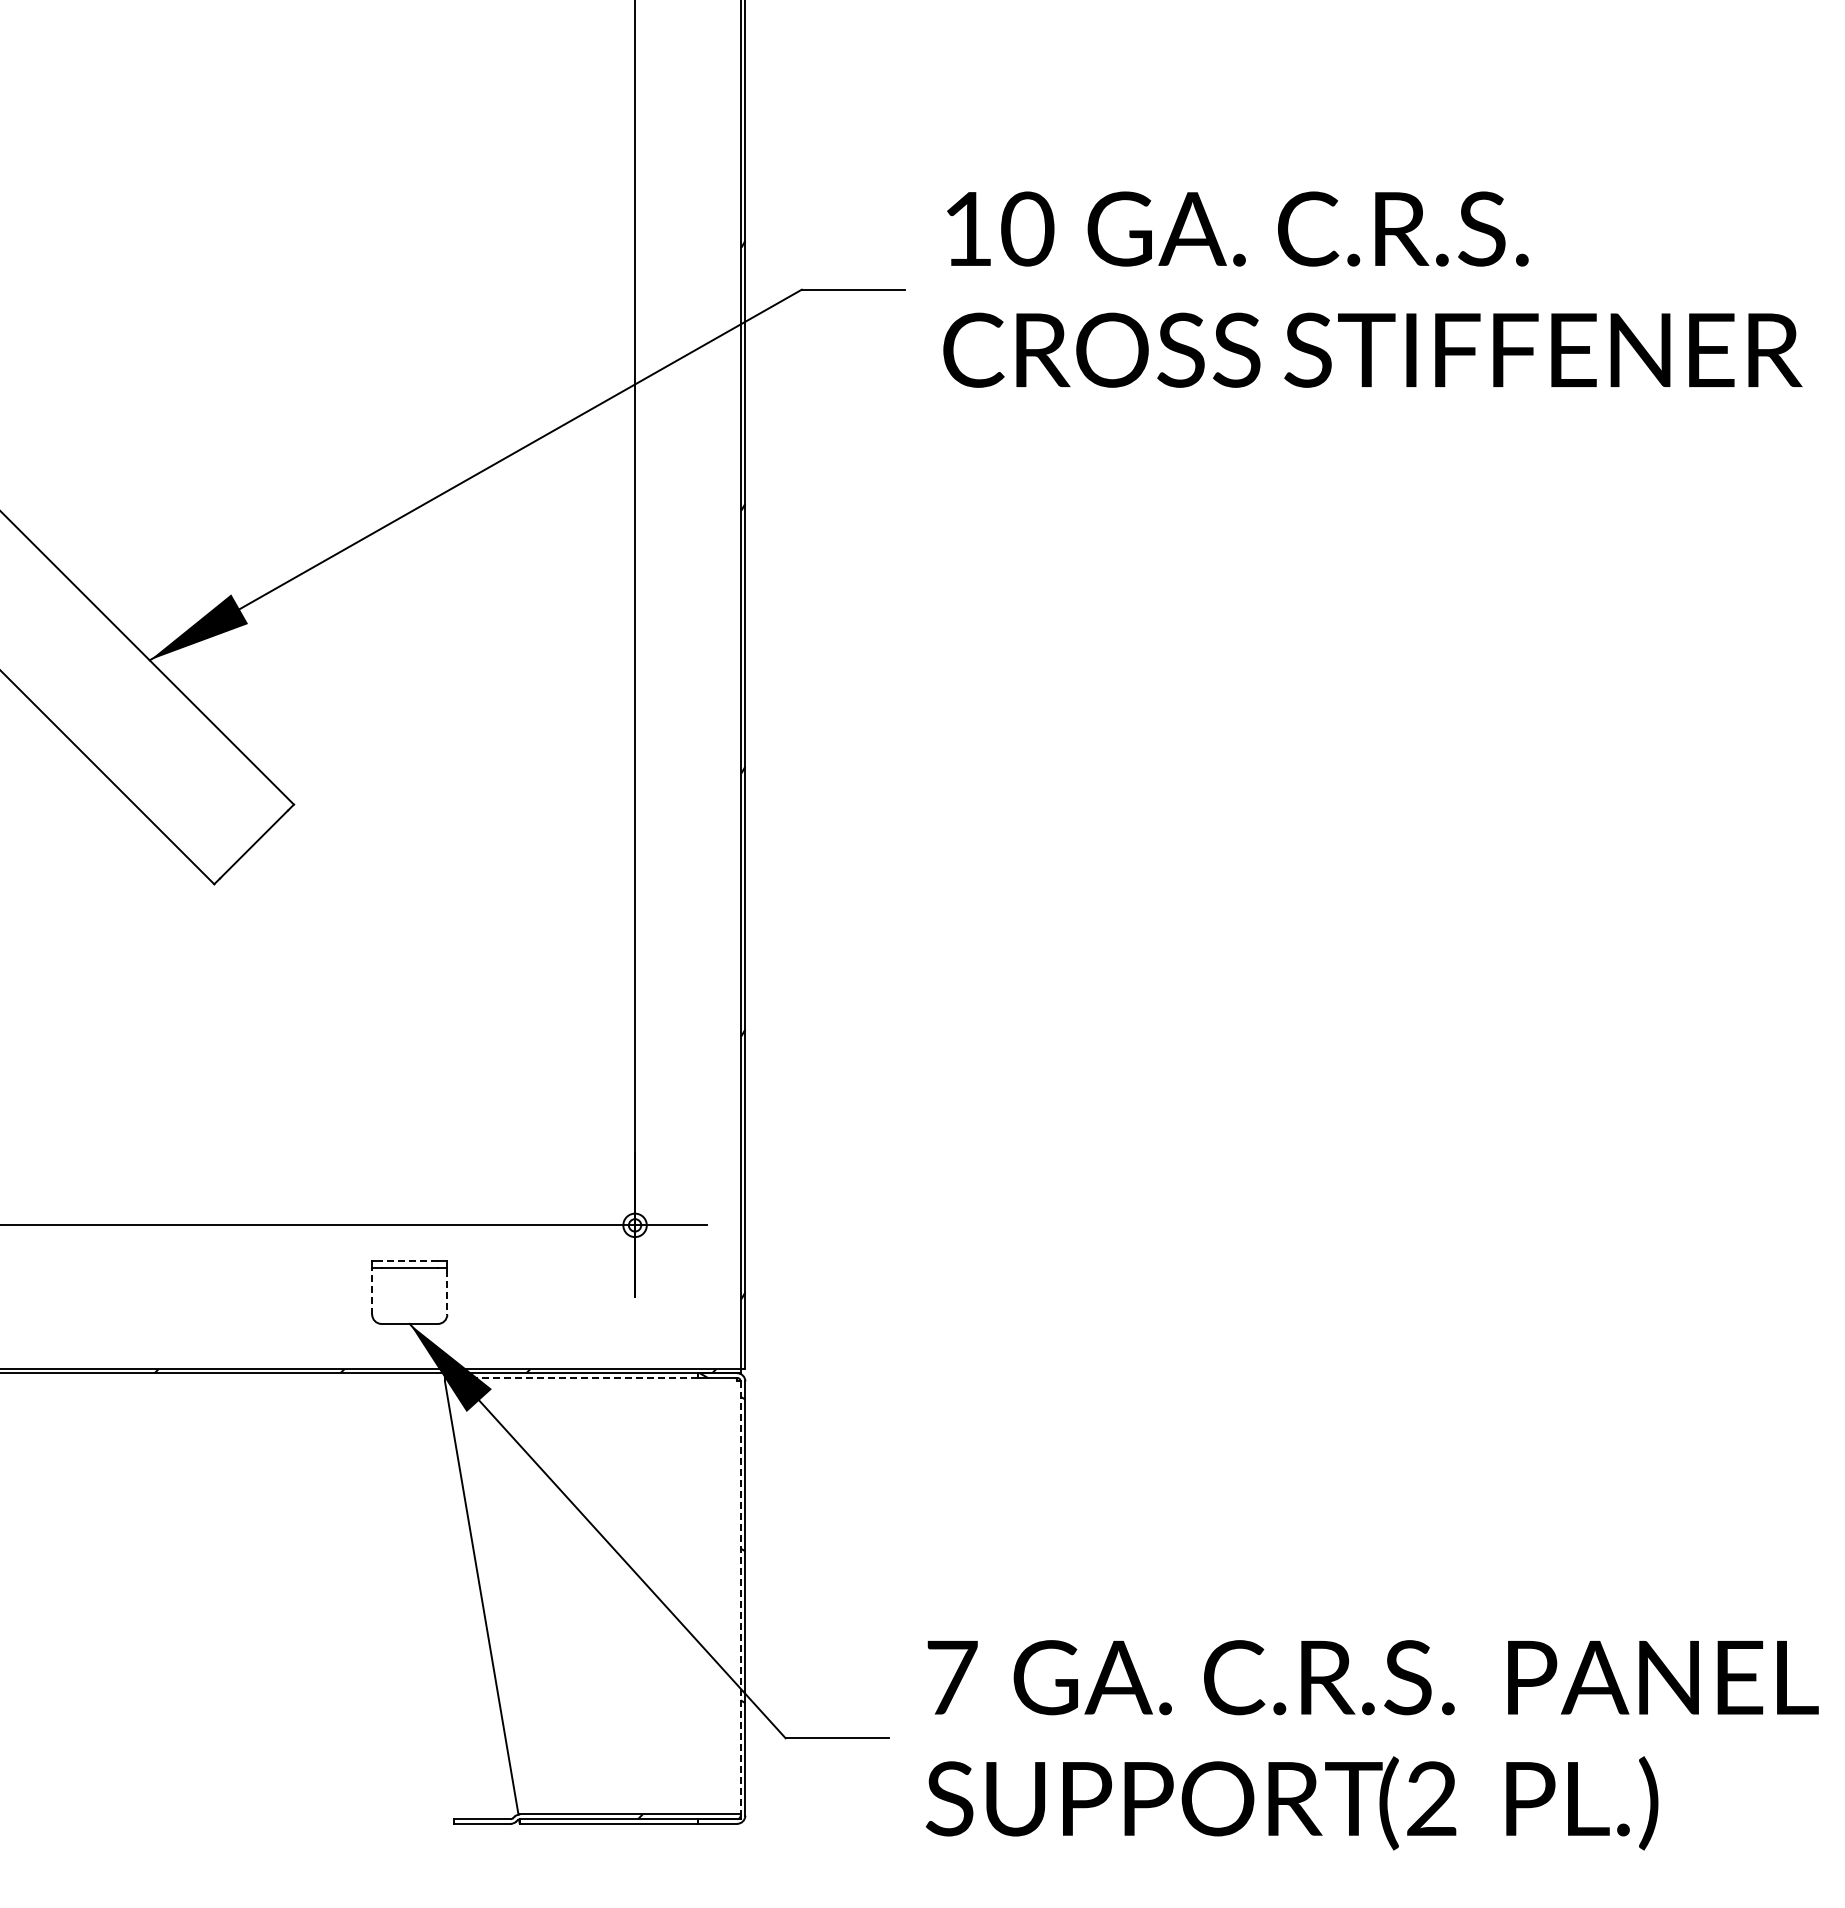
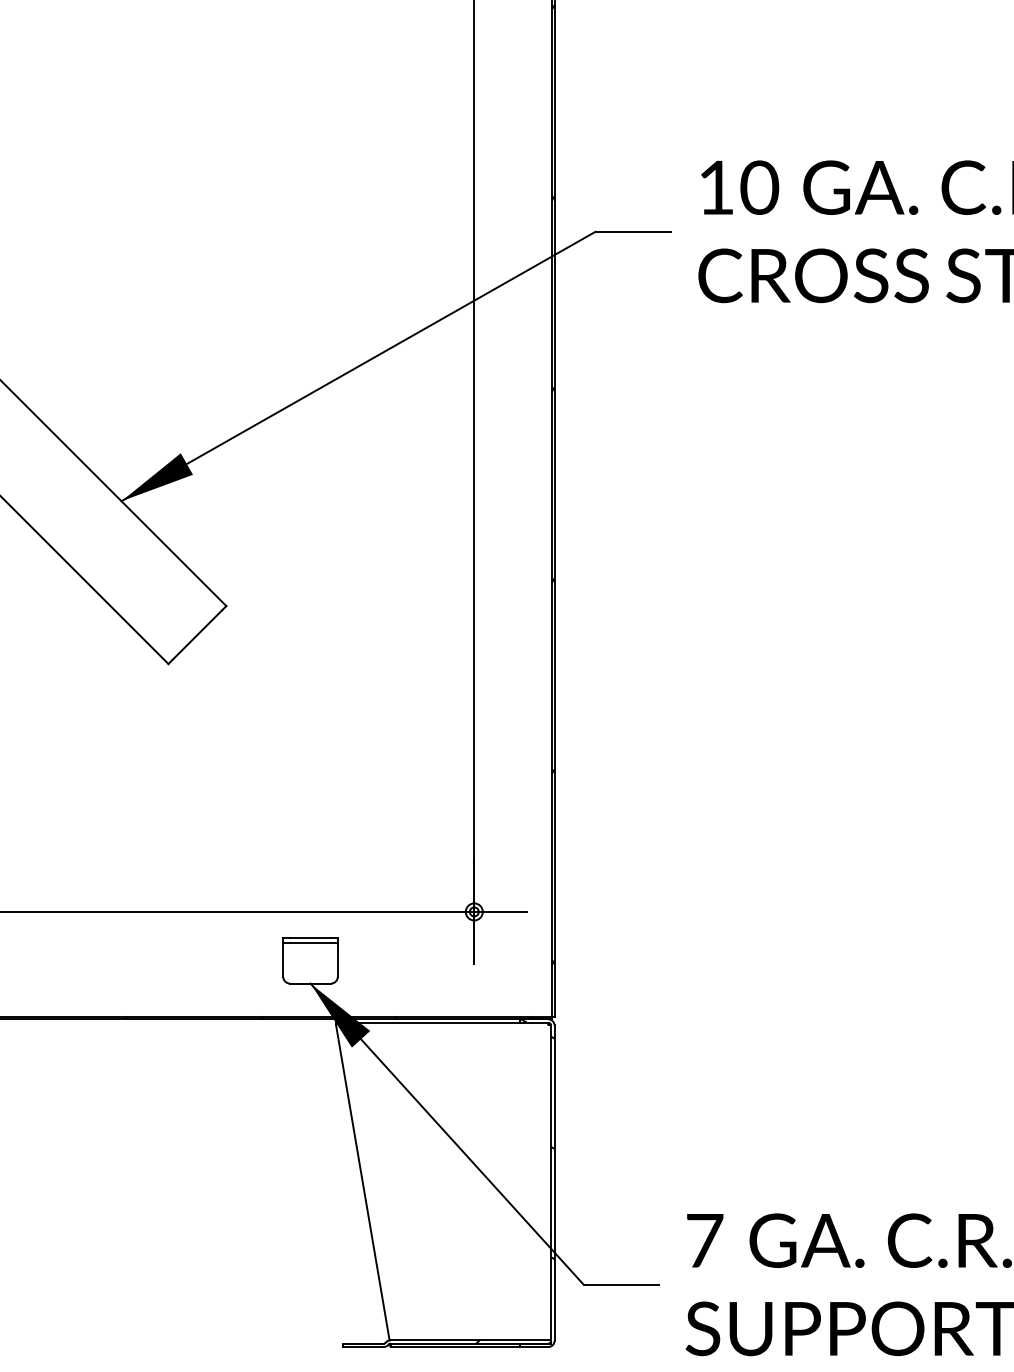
line: (409, 1260) -> (310, 937), dashed -> solid
line: (372, 1291) -> (283, 960), dashed -> solid
line: (447, 1292) -> (337, 960), dashed -> solid
line: (580, 1377) -> (434, 1022), dashed -> solid
line: (740, 1599) -> (550, 1183), dashed -> solid

